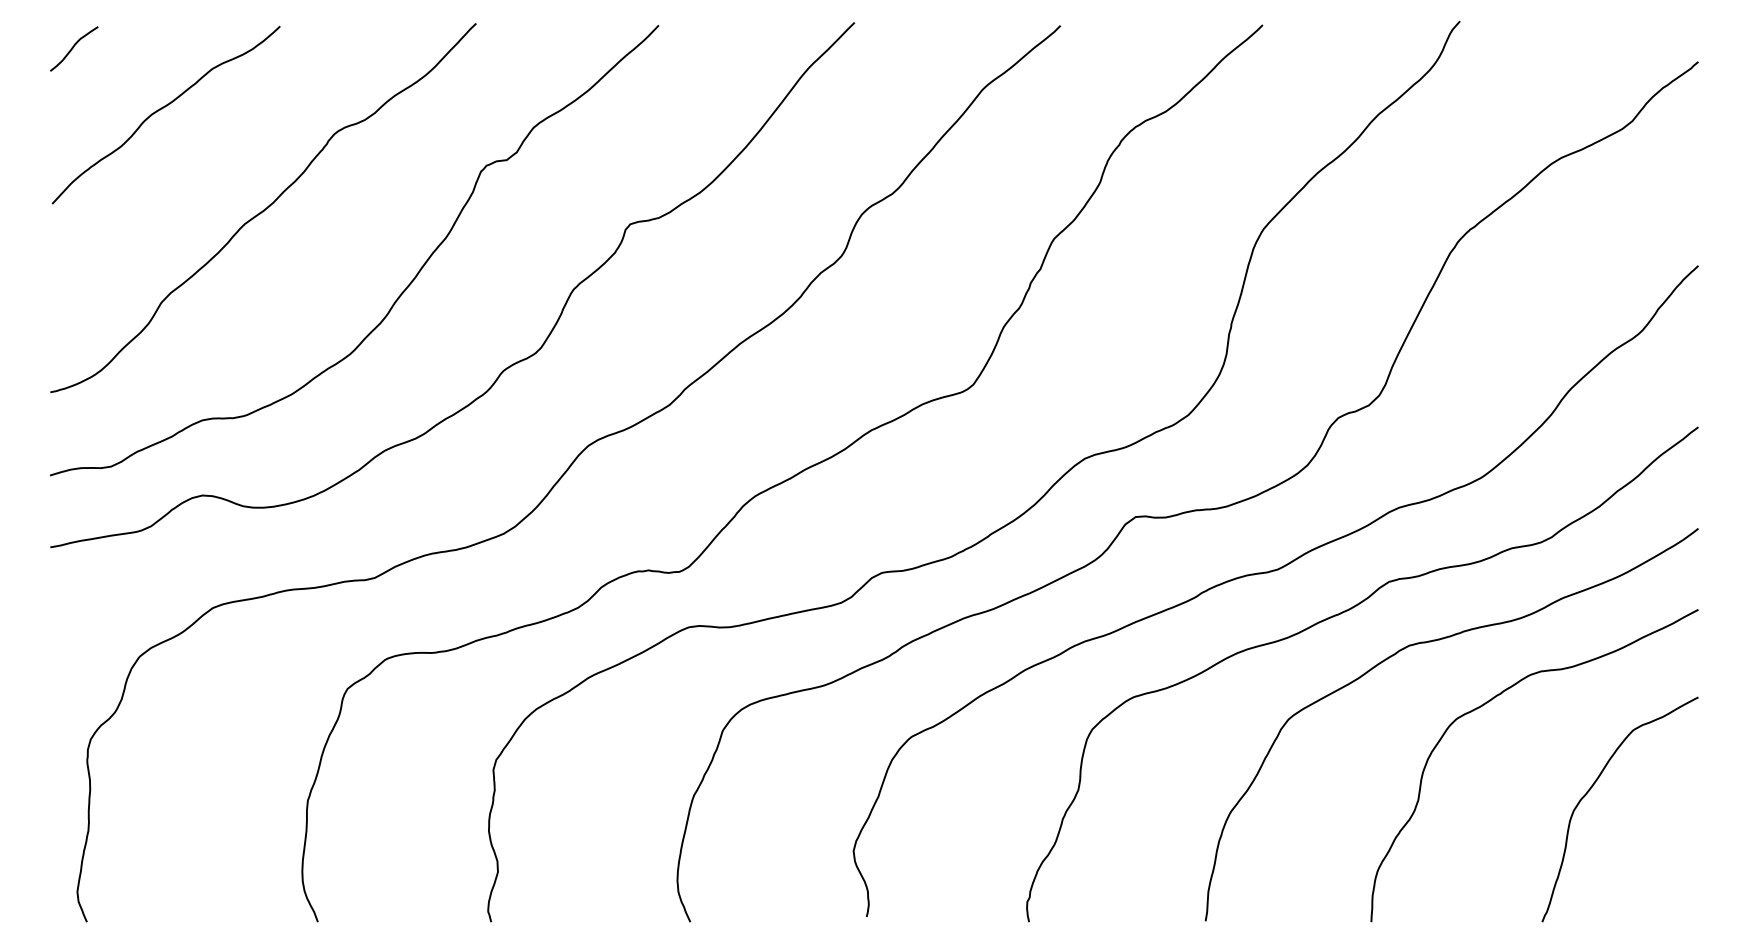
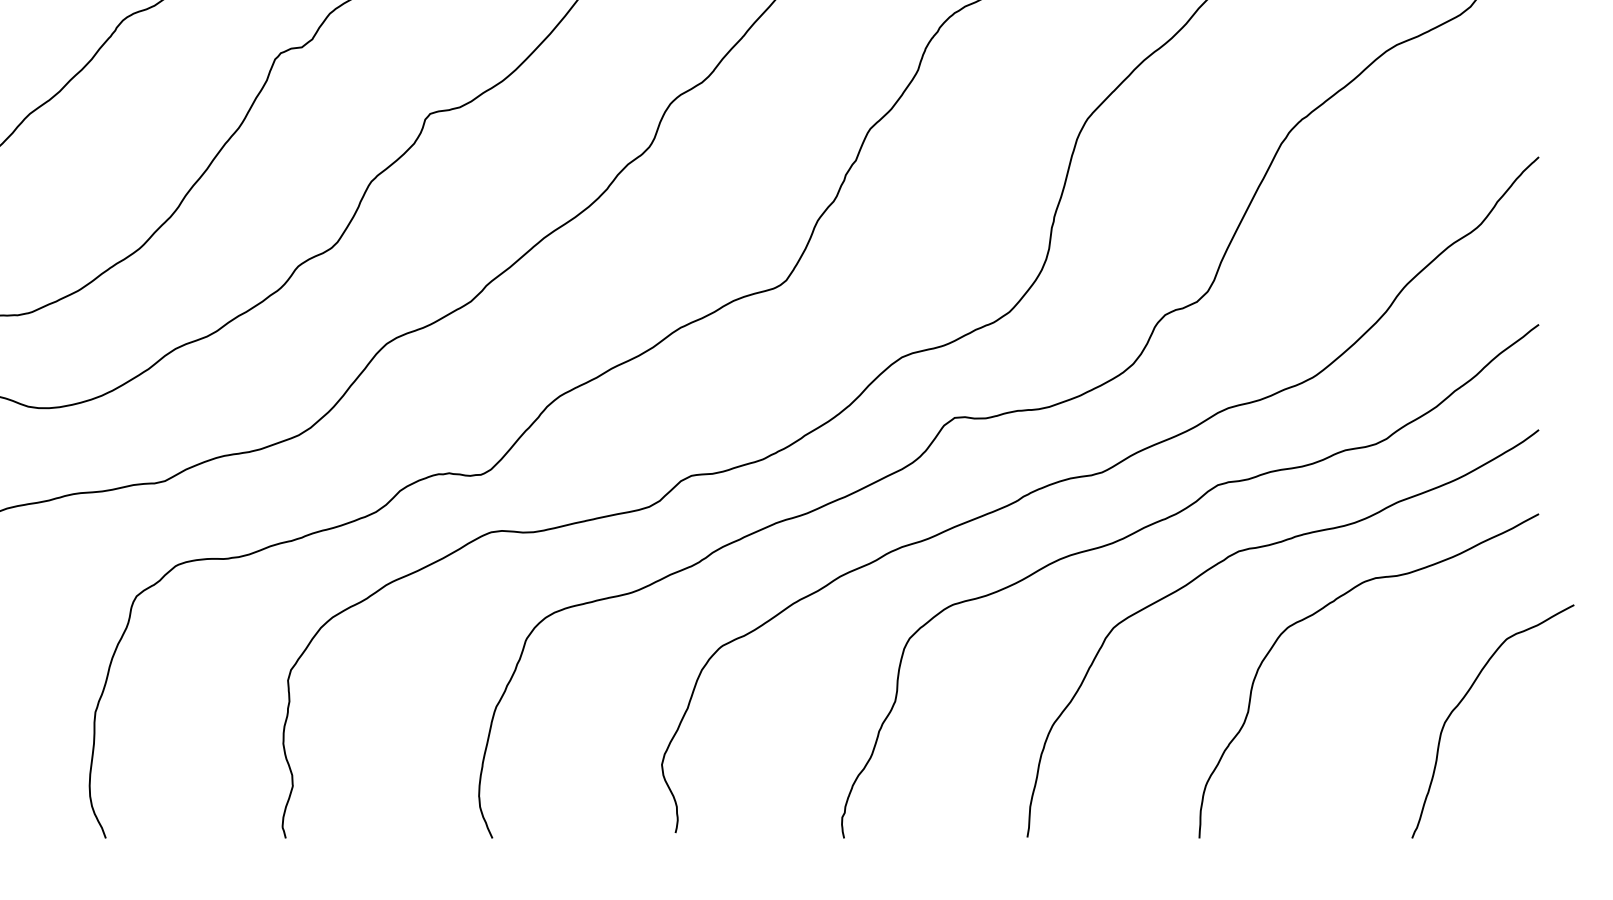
curve: (1590, 790) -> (1462, 701), moved

